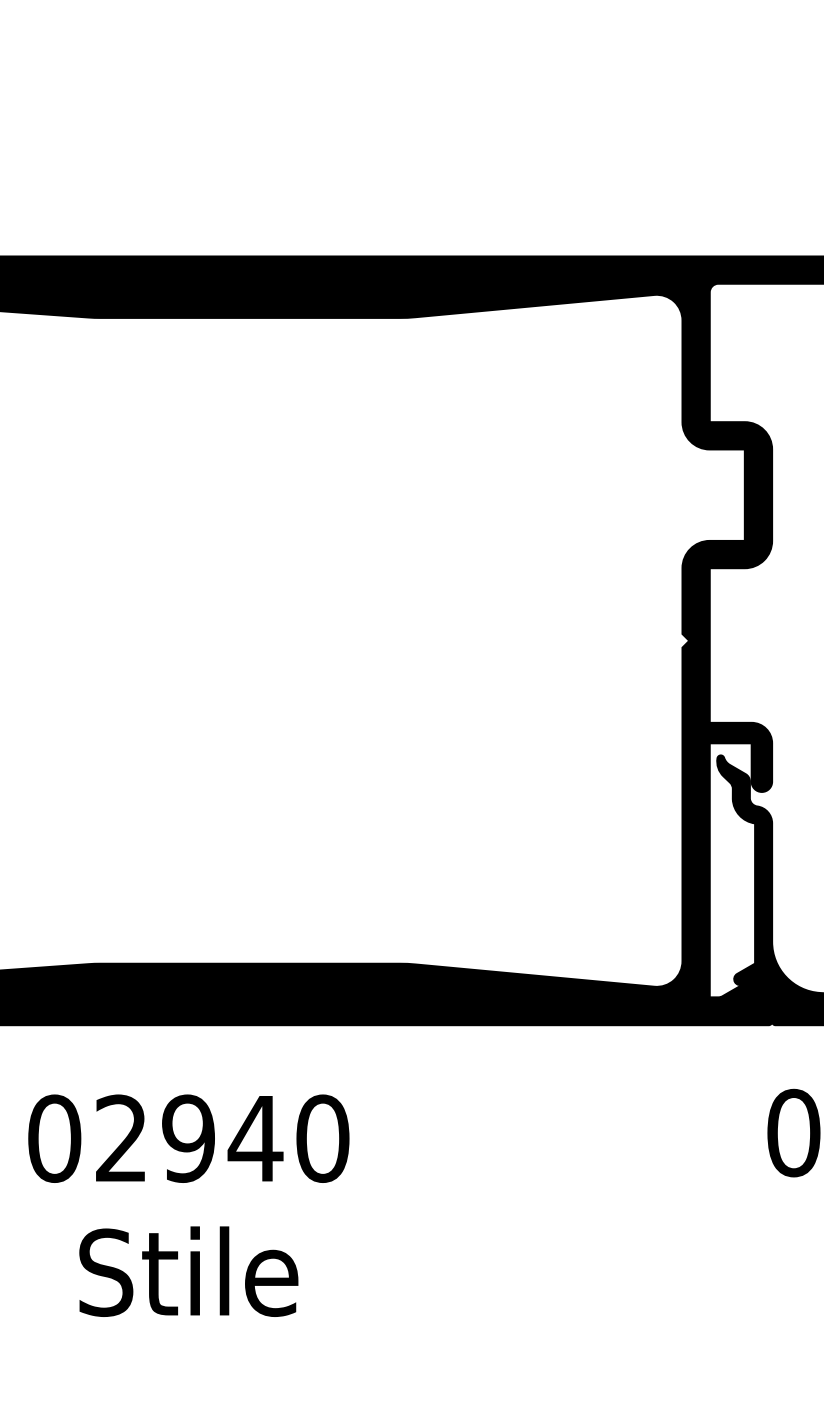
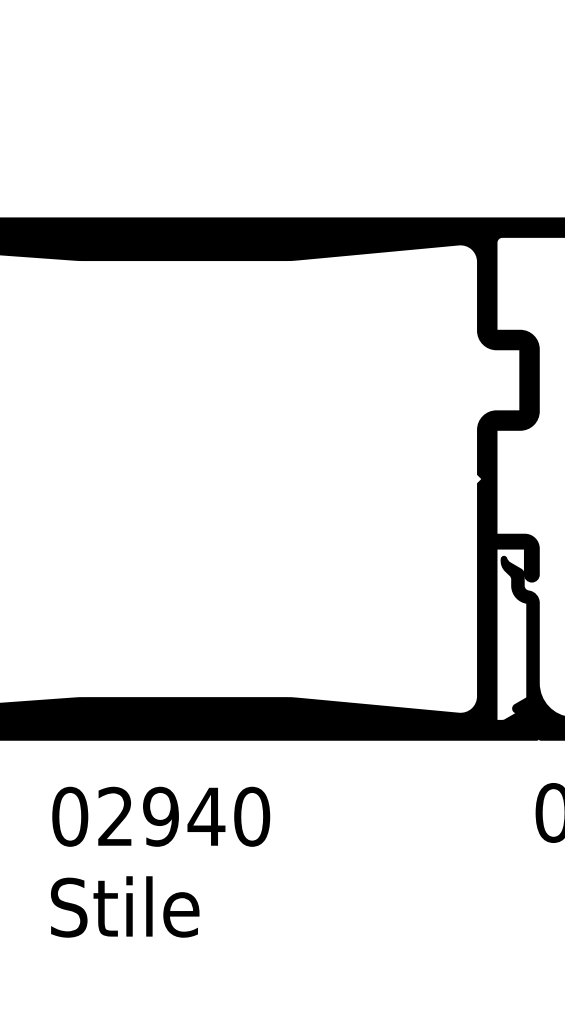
text: (189, 1138) -> (161, 816), moved
text: (189, 1271) -> (125, 906), moved

